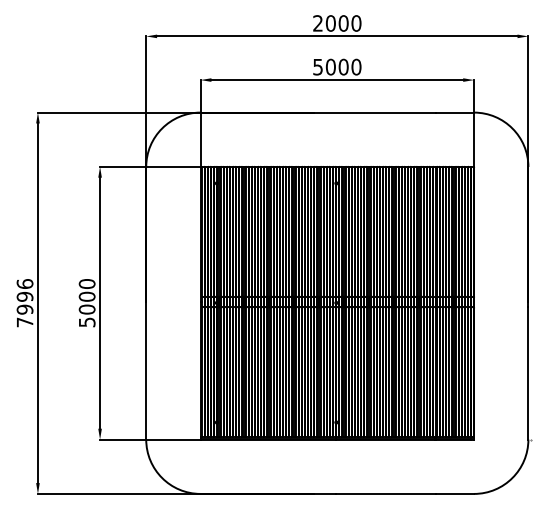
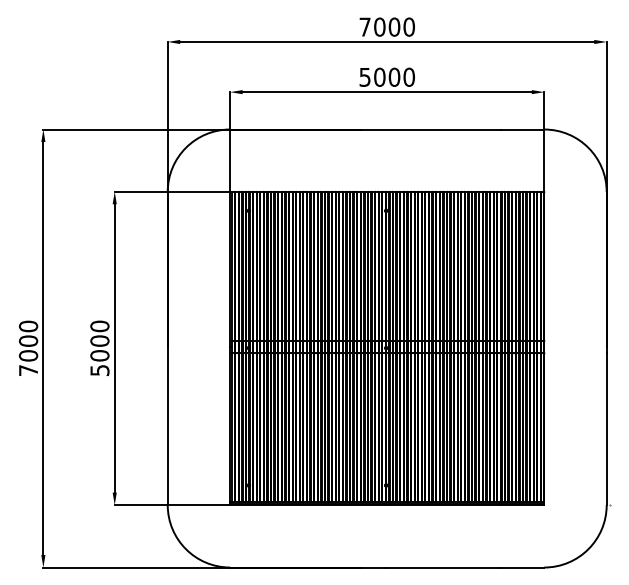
text: (317, 22) -> (364, 26), 2000 -> 7000
text: (25, 296) -> (28, 340), 7996 -> 7000

